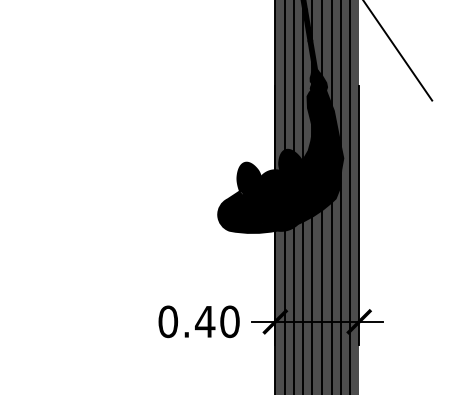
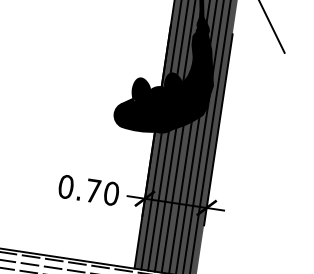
text: (205, 321) -> (93, 190), 0.40 -> 0.70

